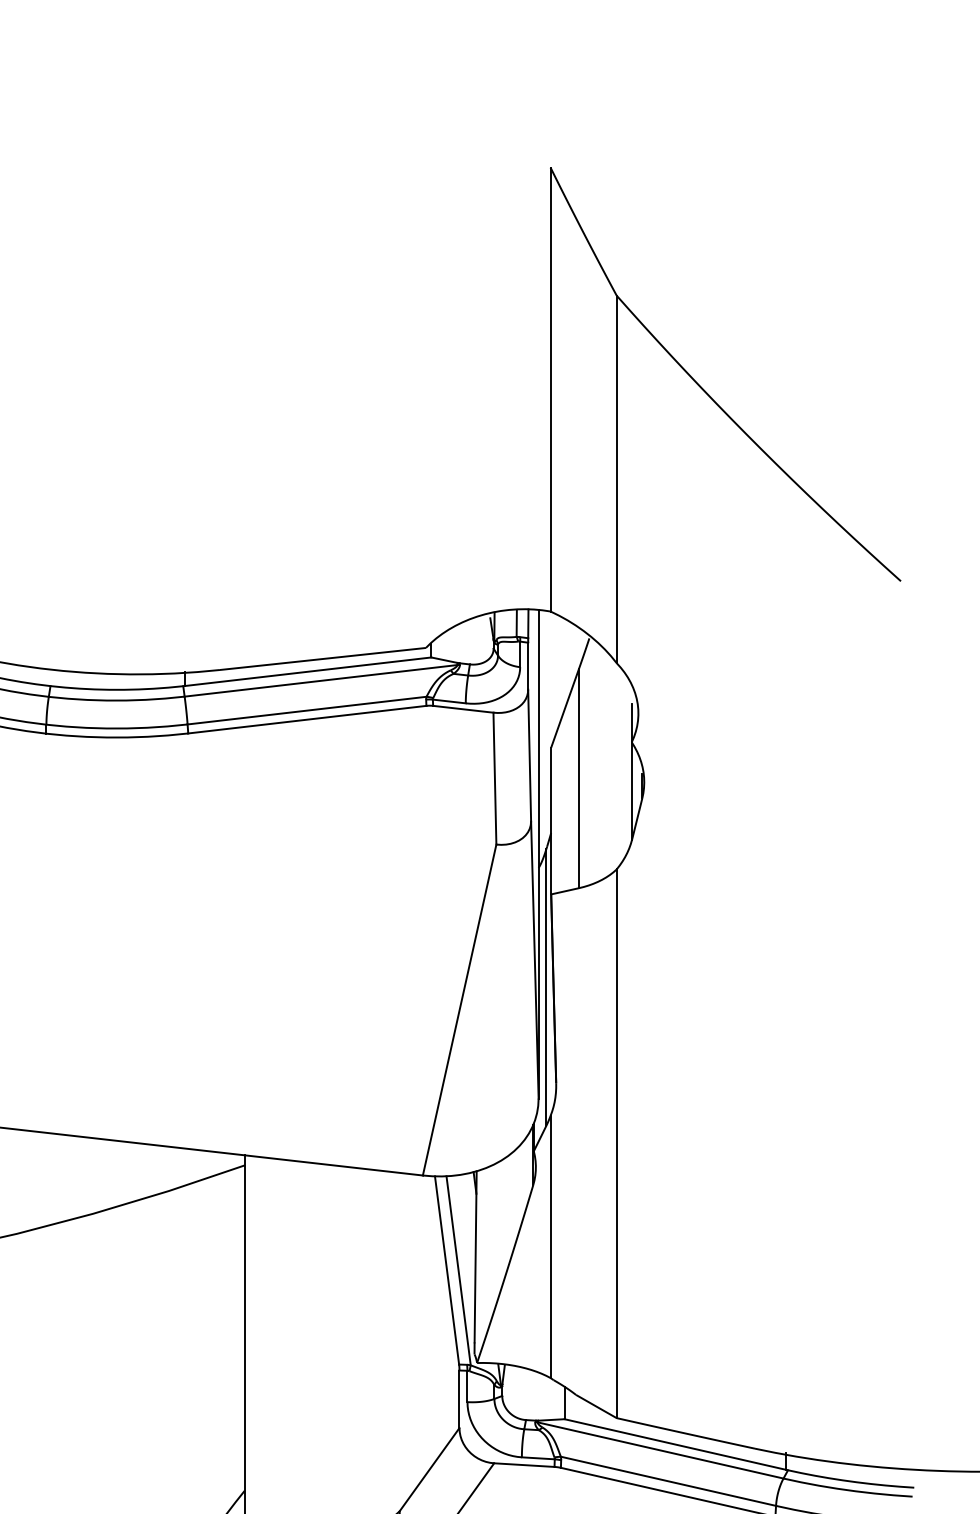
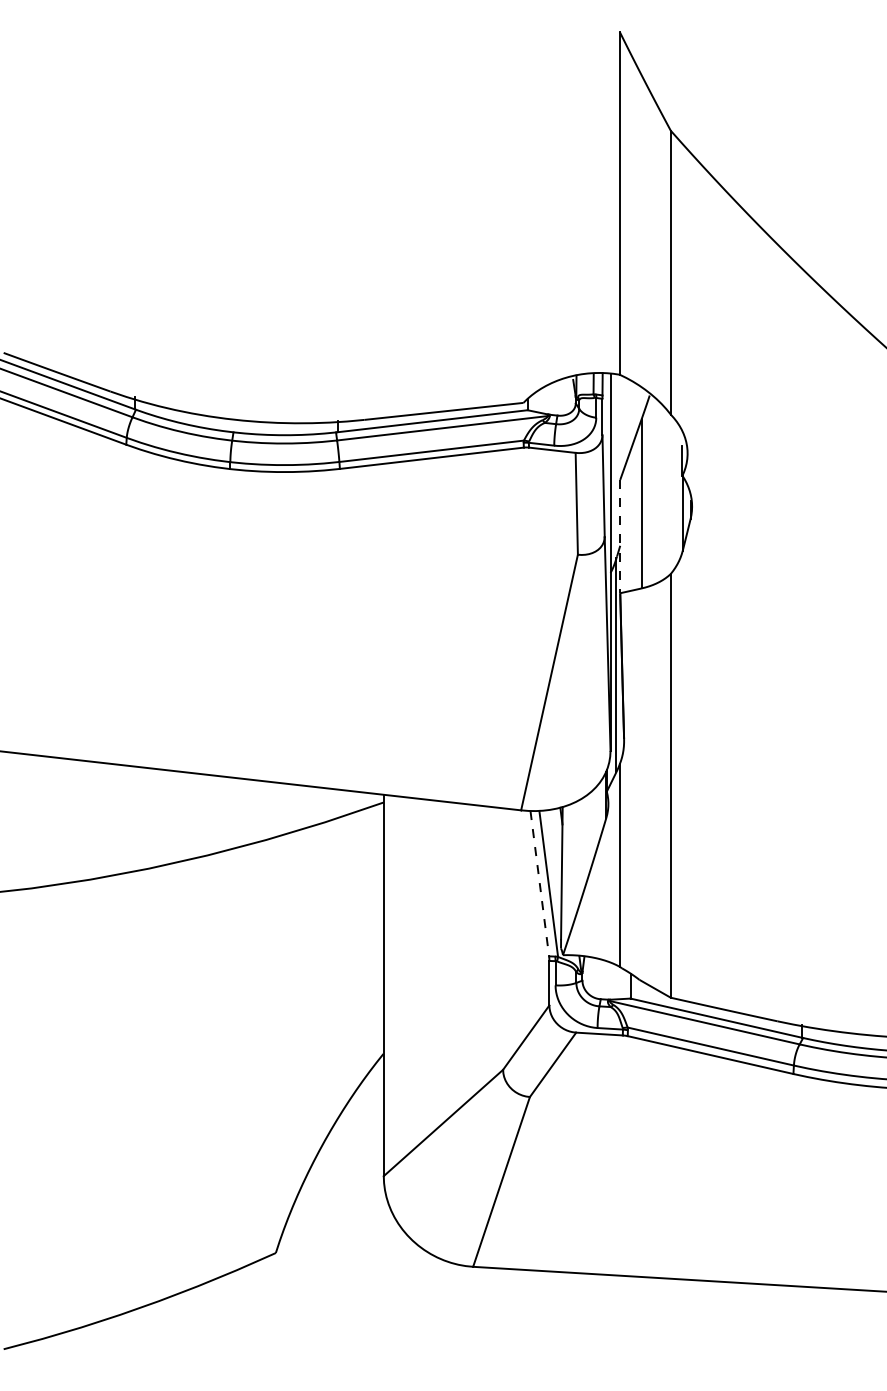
line: (551, 820) -> (620, 536), solid -> dashed
line: (446, 1271) -> (539, 884), solid -> dashed

